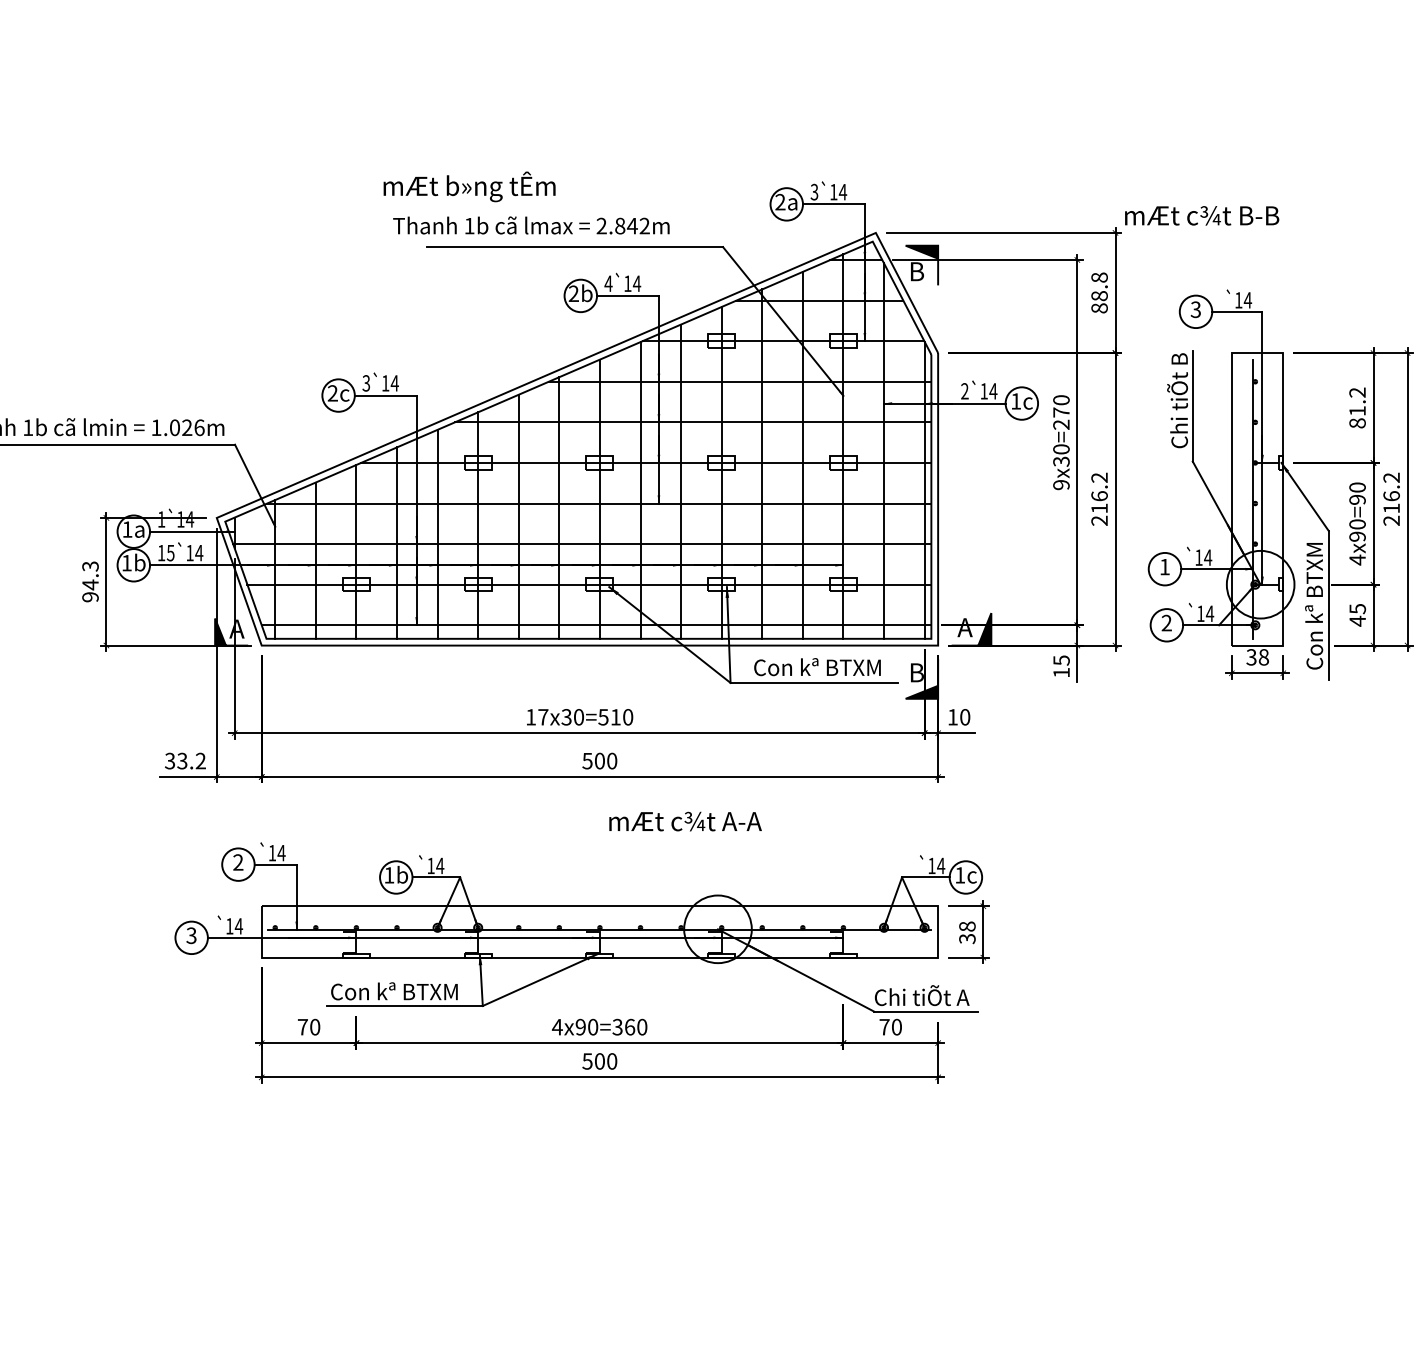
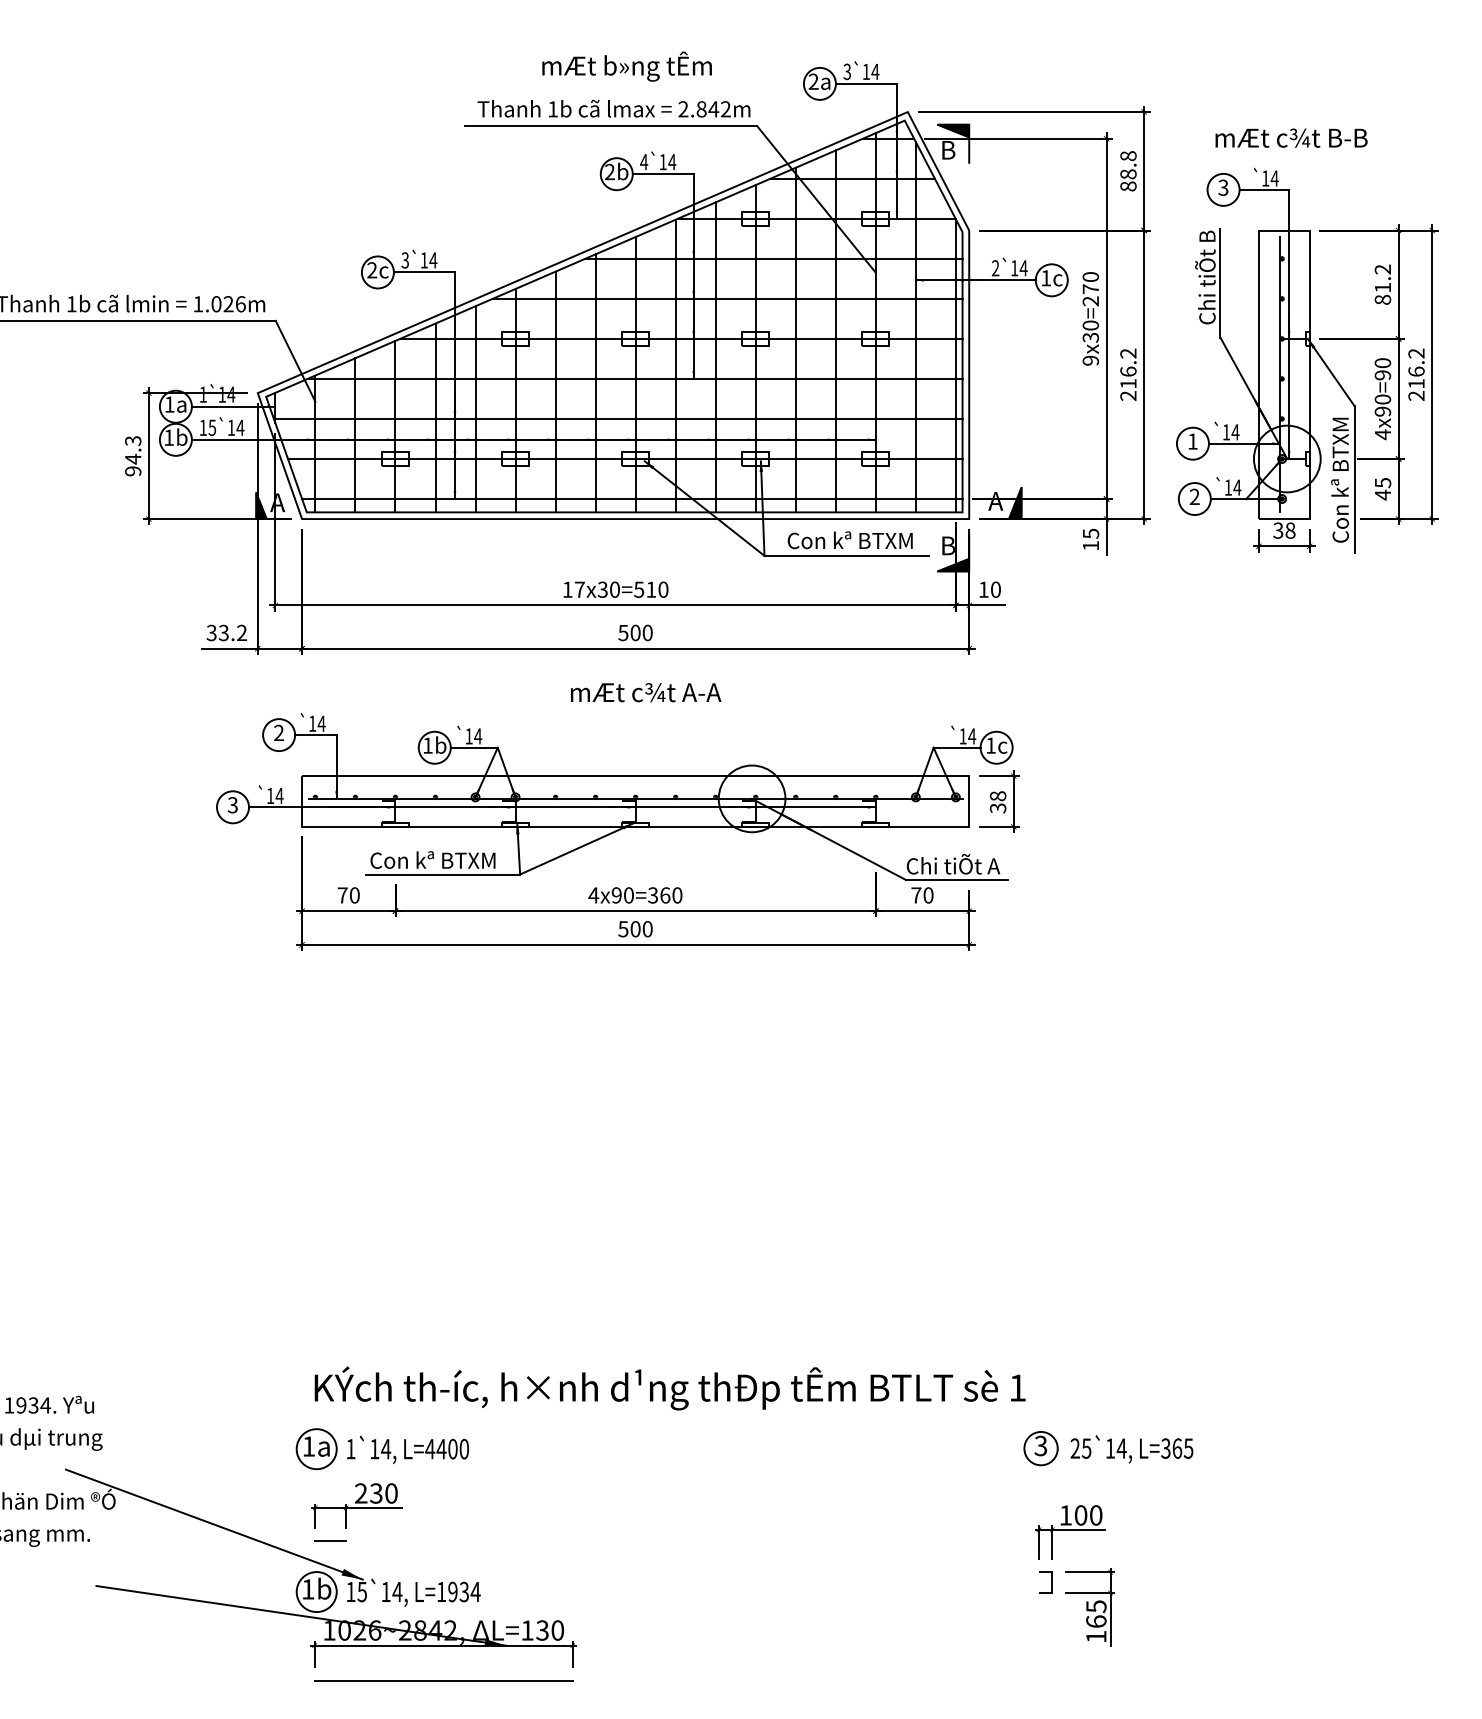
text: (468, 186) -> (626, 66), moved
text: (1202, 215) -> (1291, 137), moved
text: (530, 225) -> (613, 108), moved
text: (685, 821) -> (646, 692), moved

